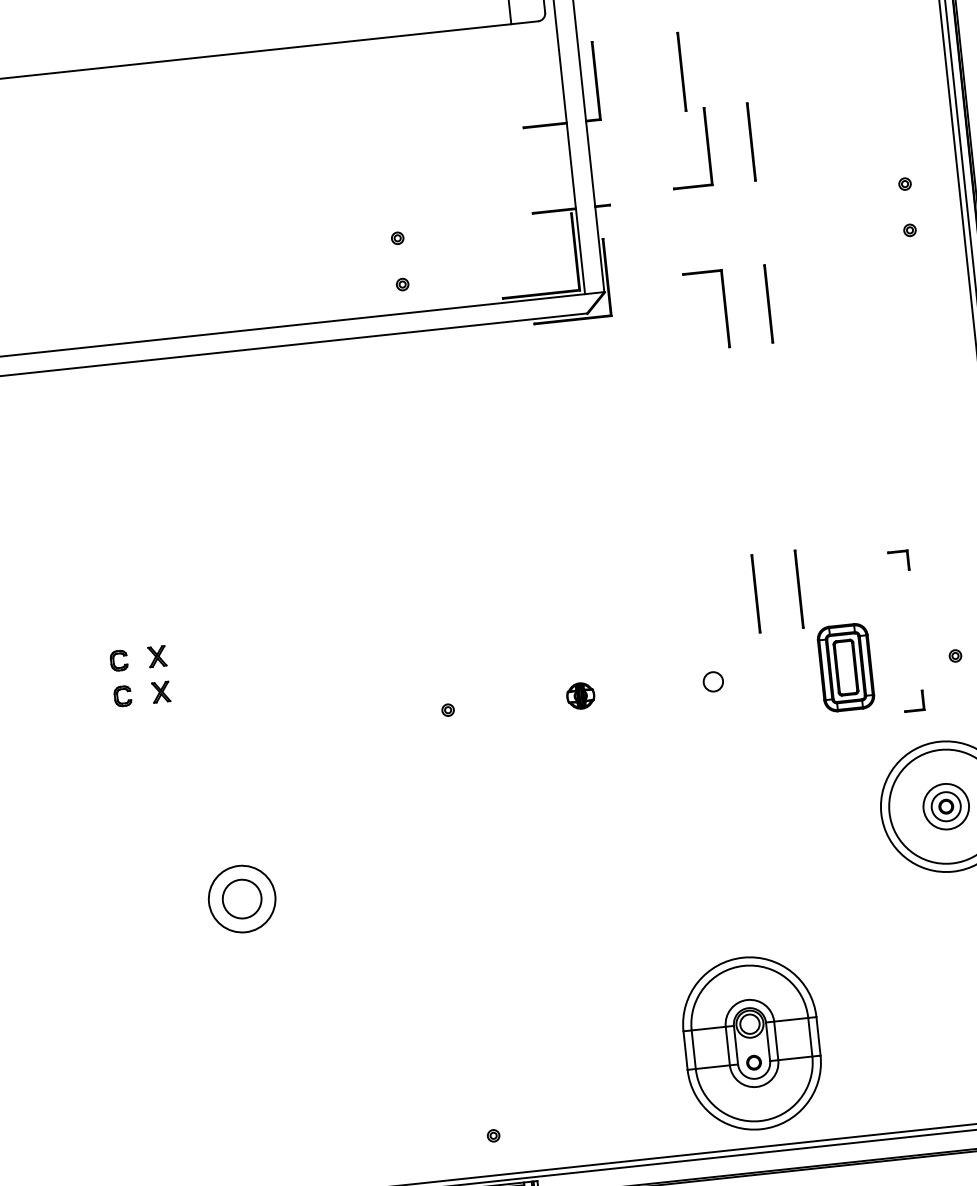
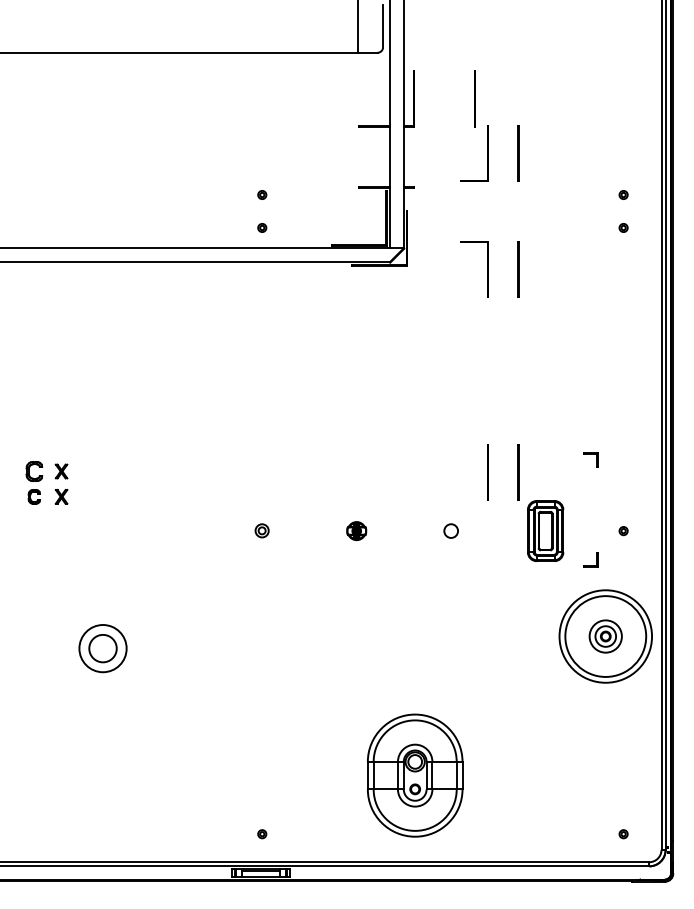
part: (117, 660) -> (33, 471), size x1.4
part: (448, 710) -> (262, 531), size x1.6
part: (752, 1043) -> (415, 775), moved

